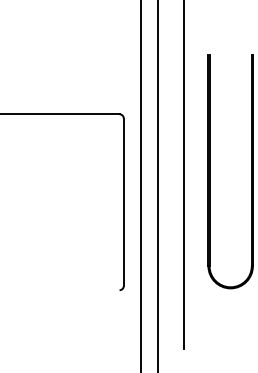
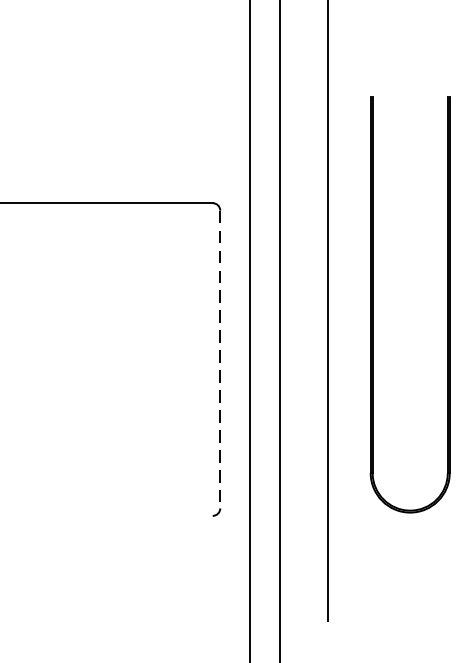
line: (123, 202) -> (219, 359), solid -> dashed

